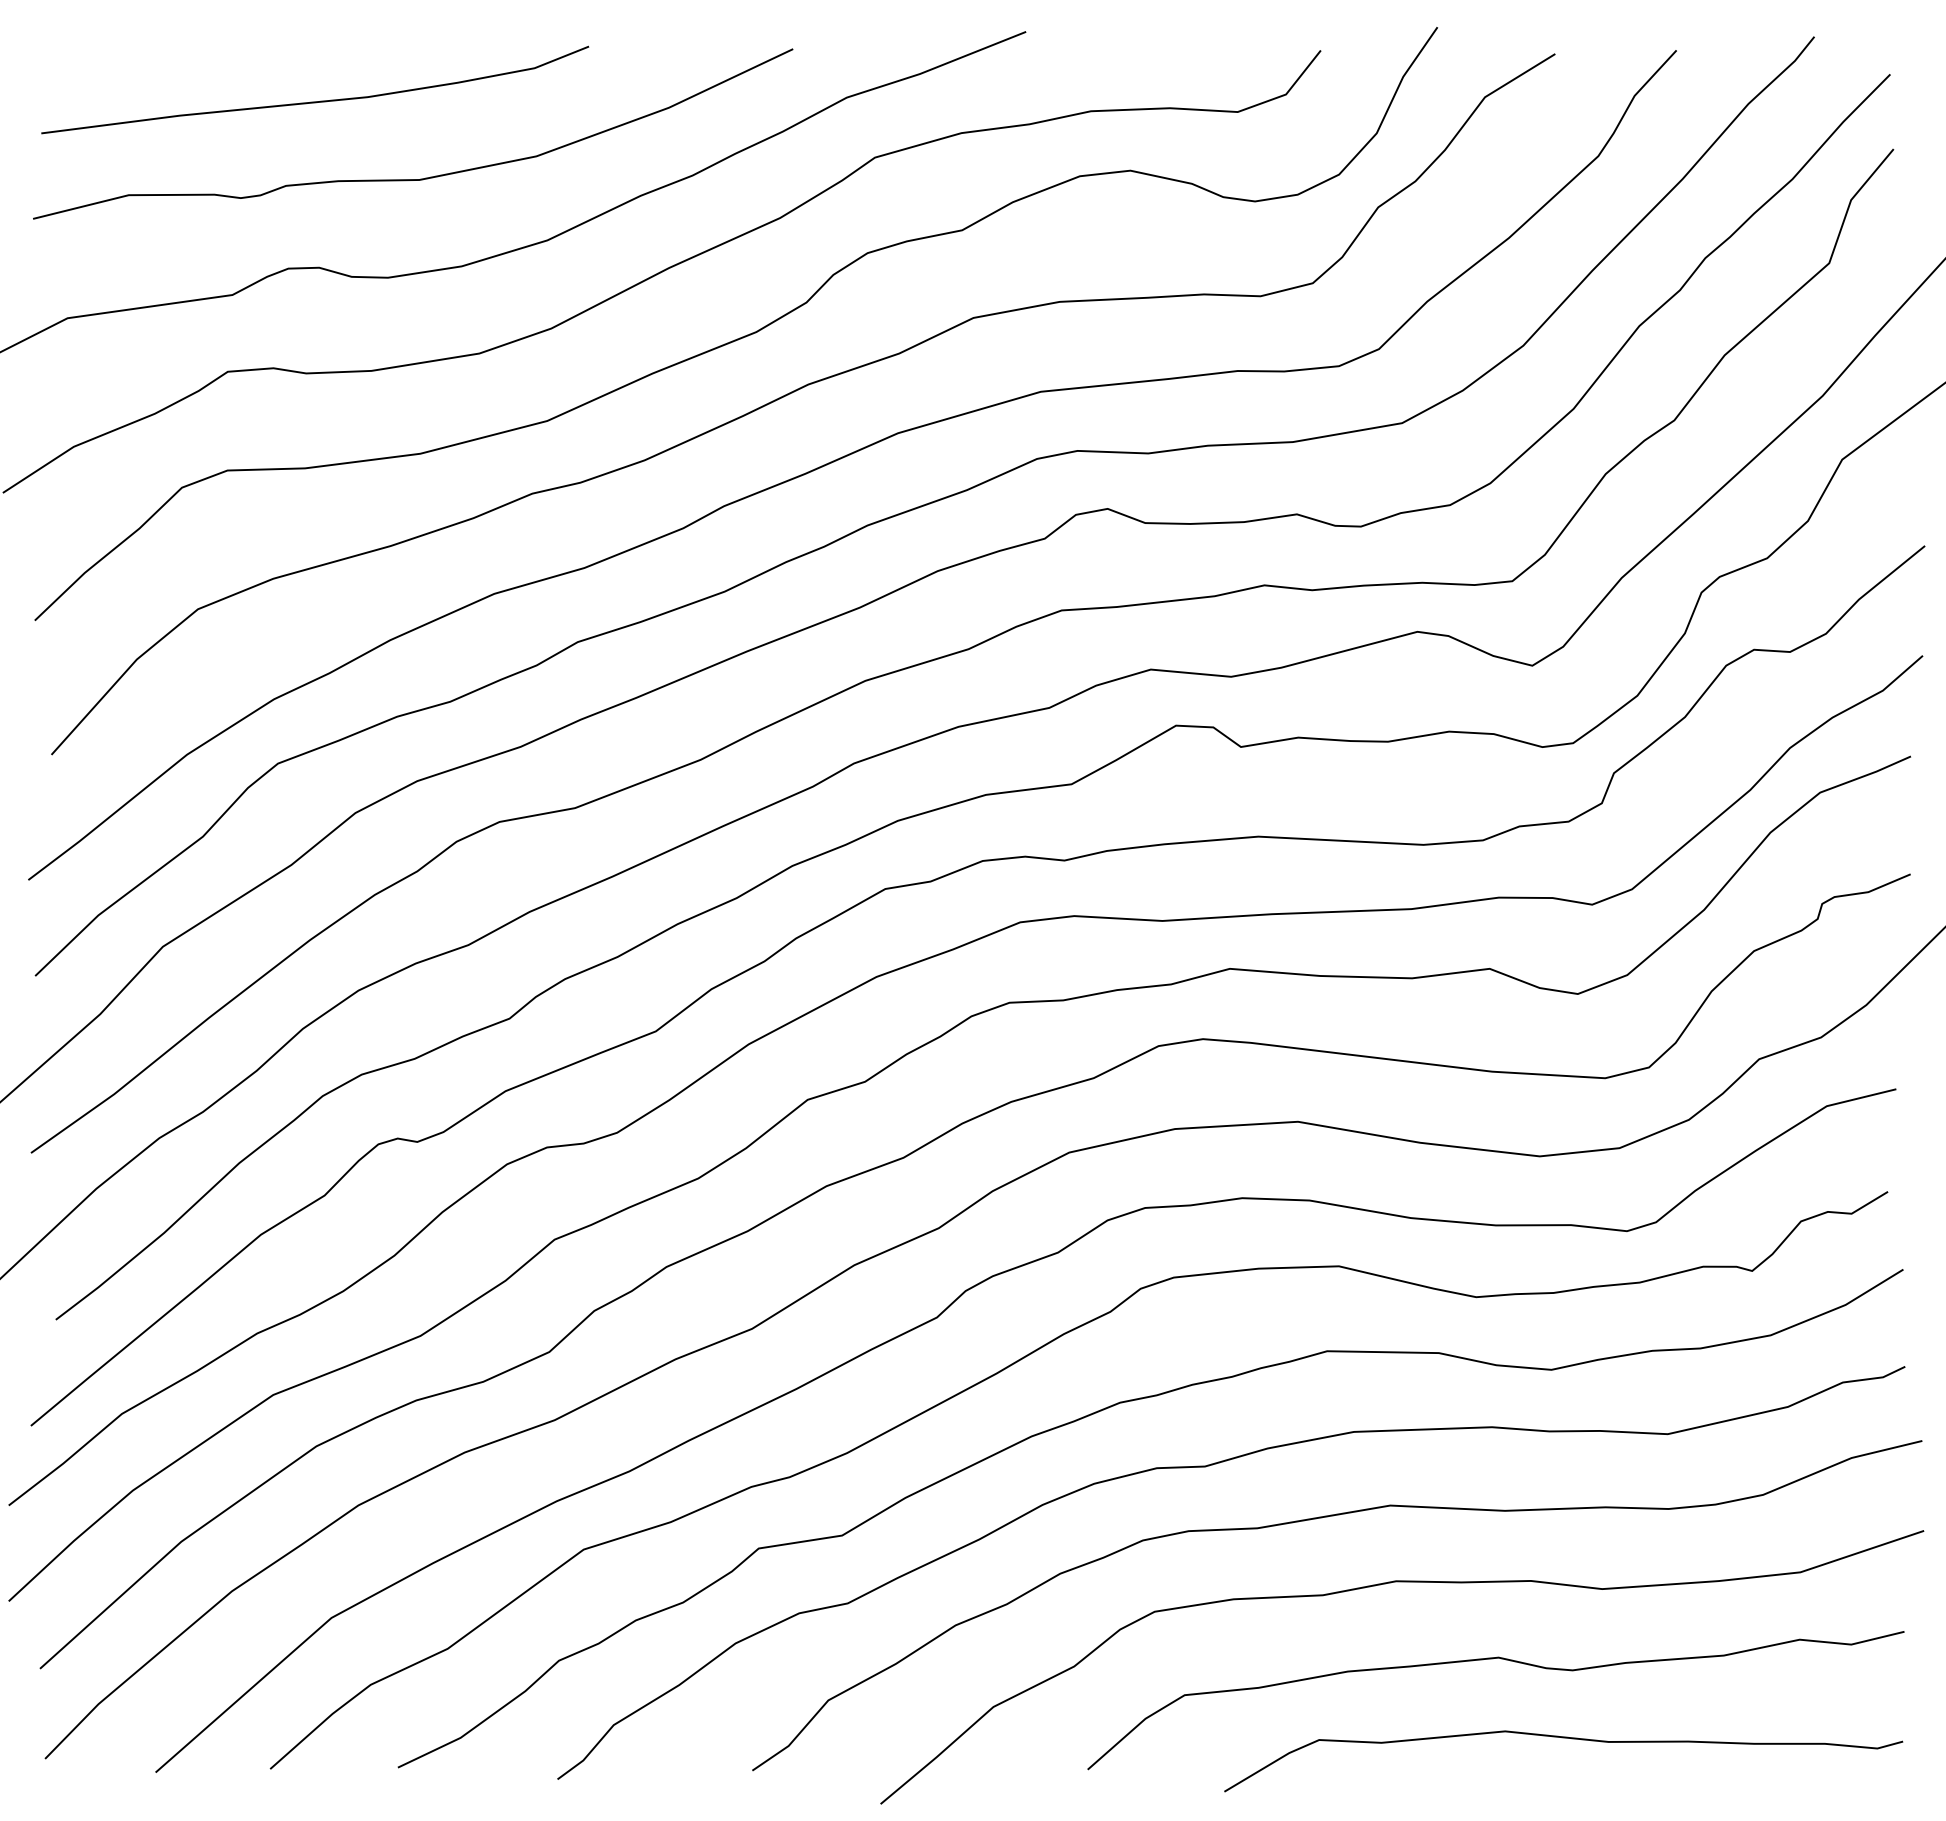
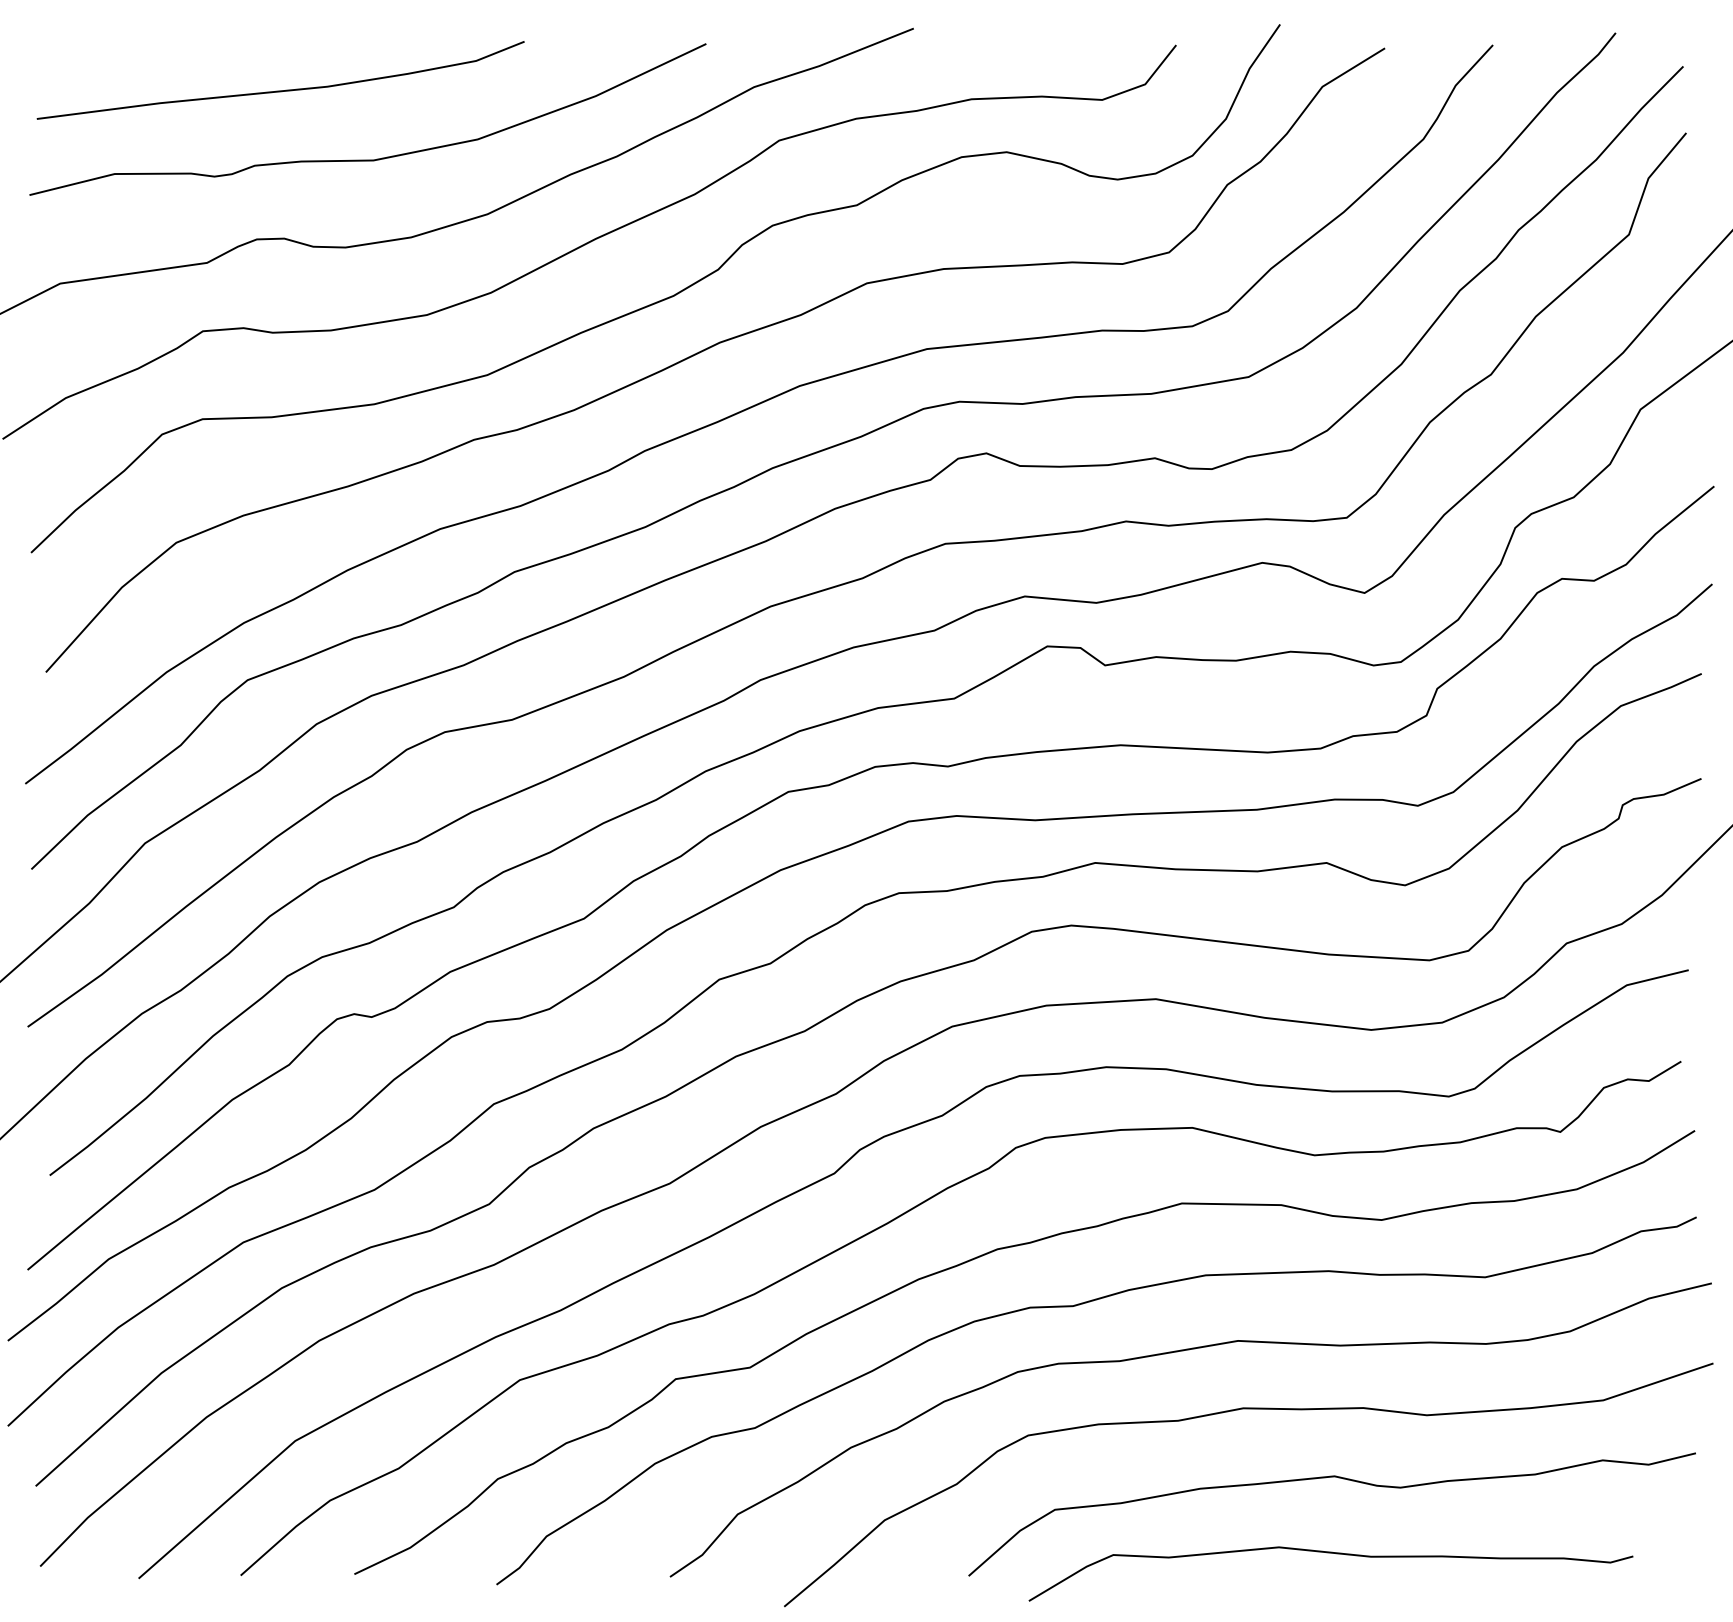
curve: (1563, 1738) -> (1330, 1553), moved

